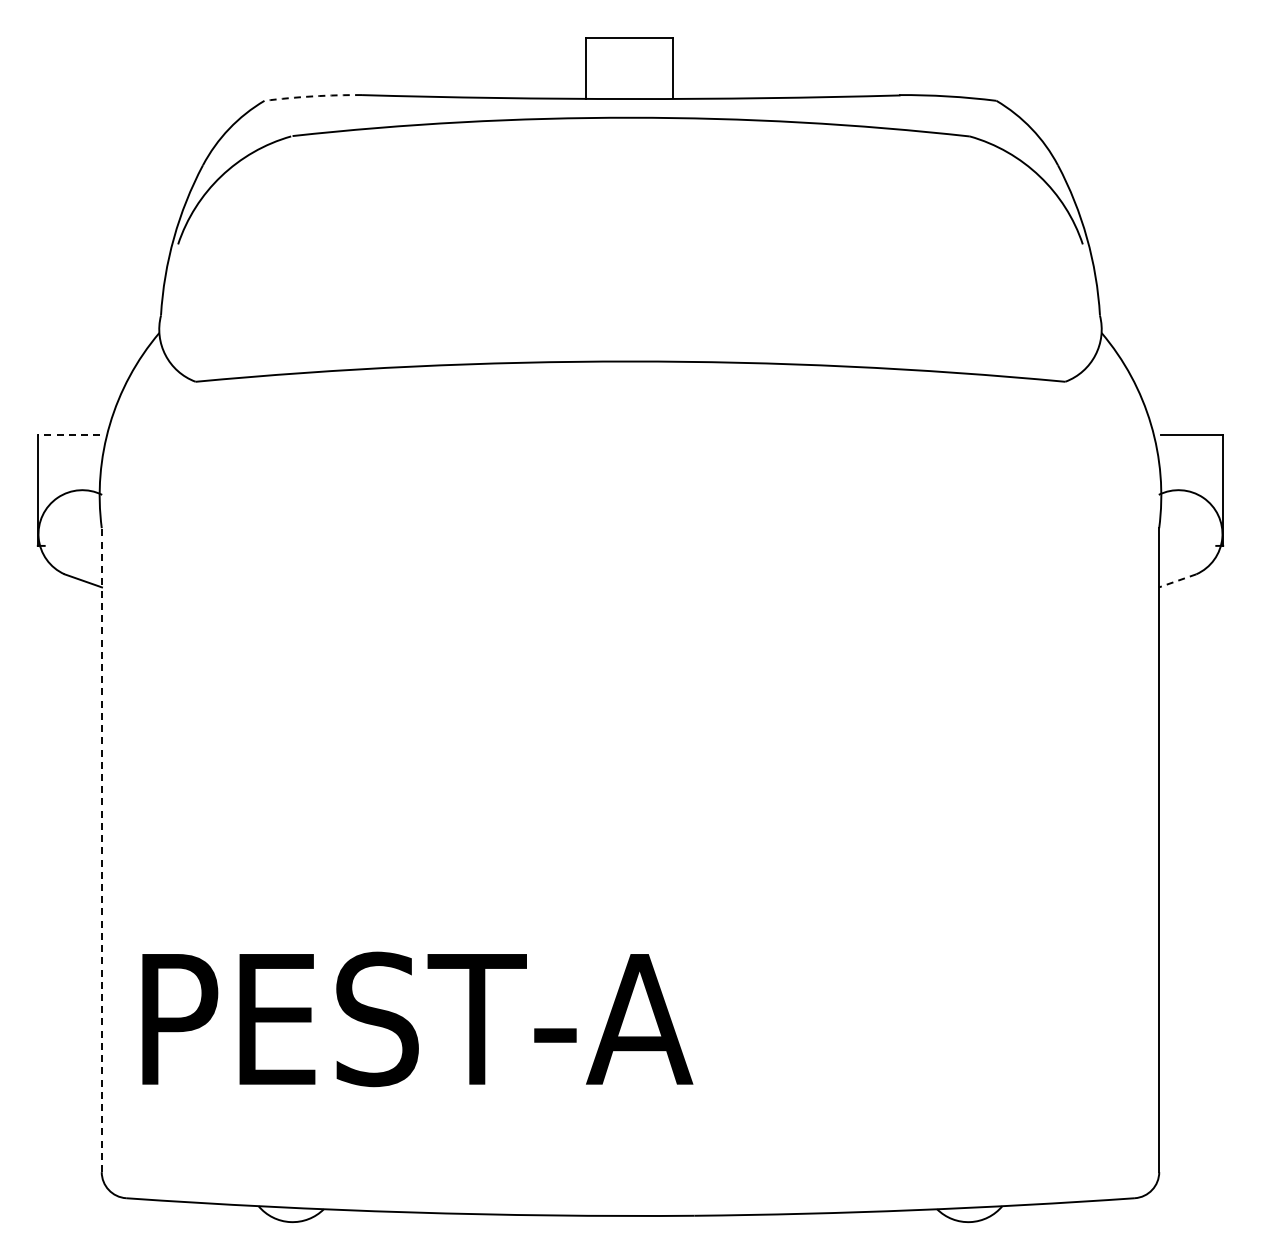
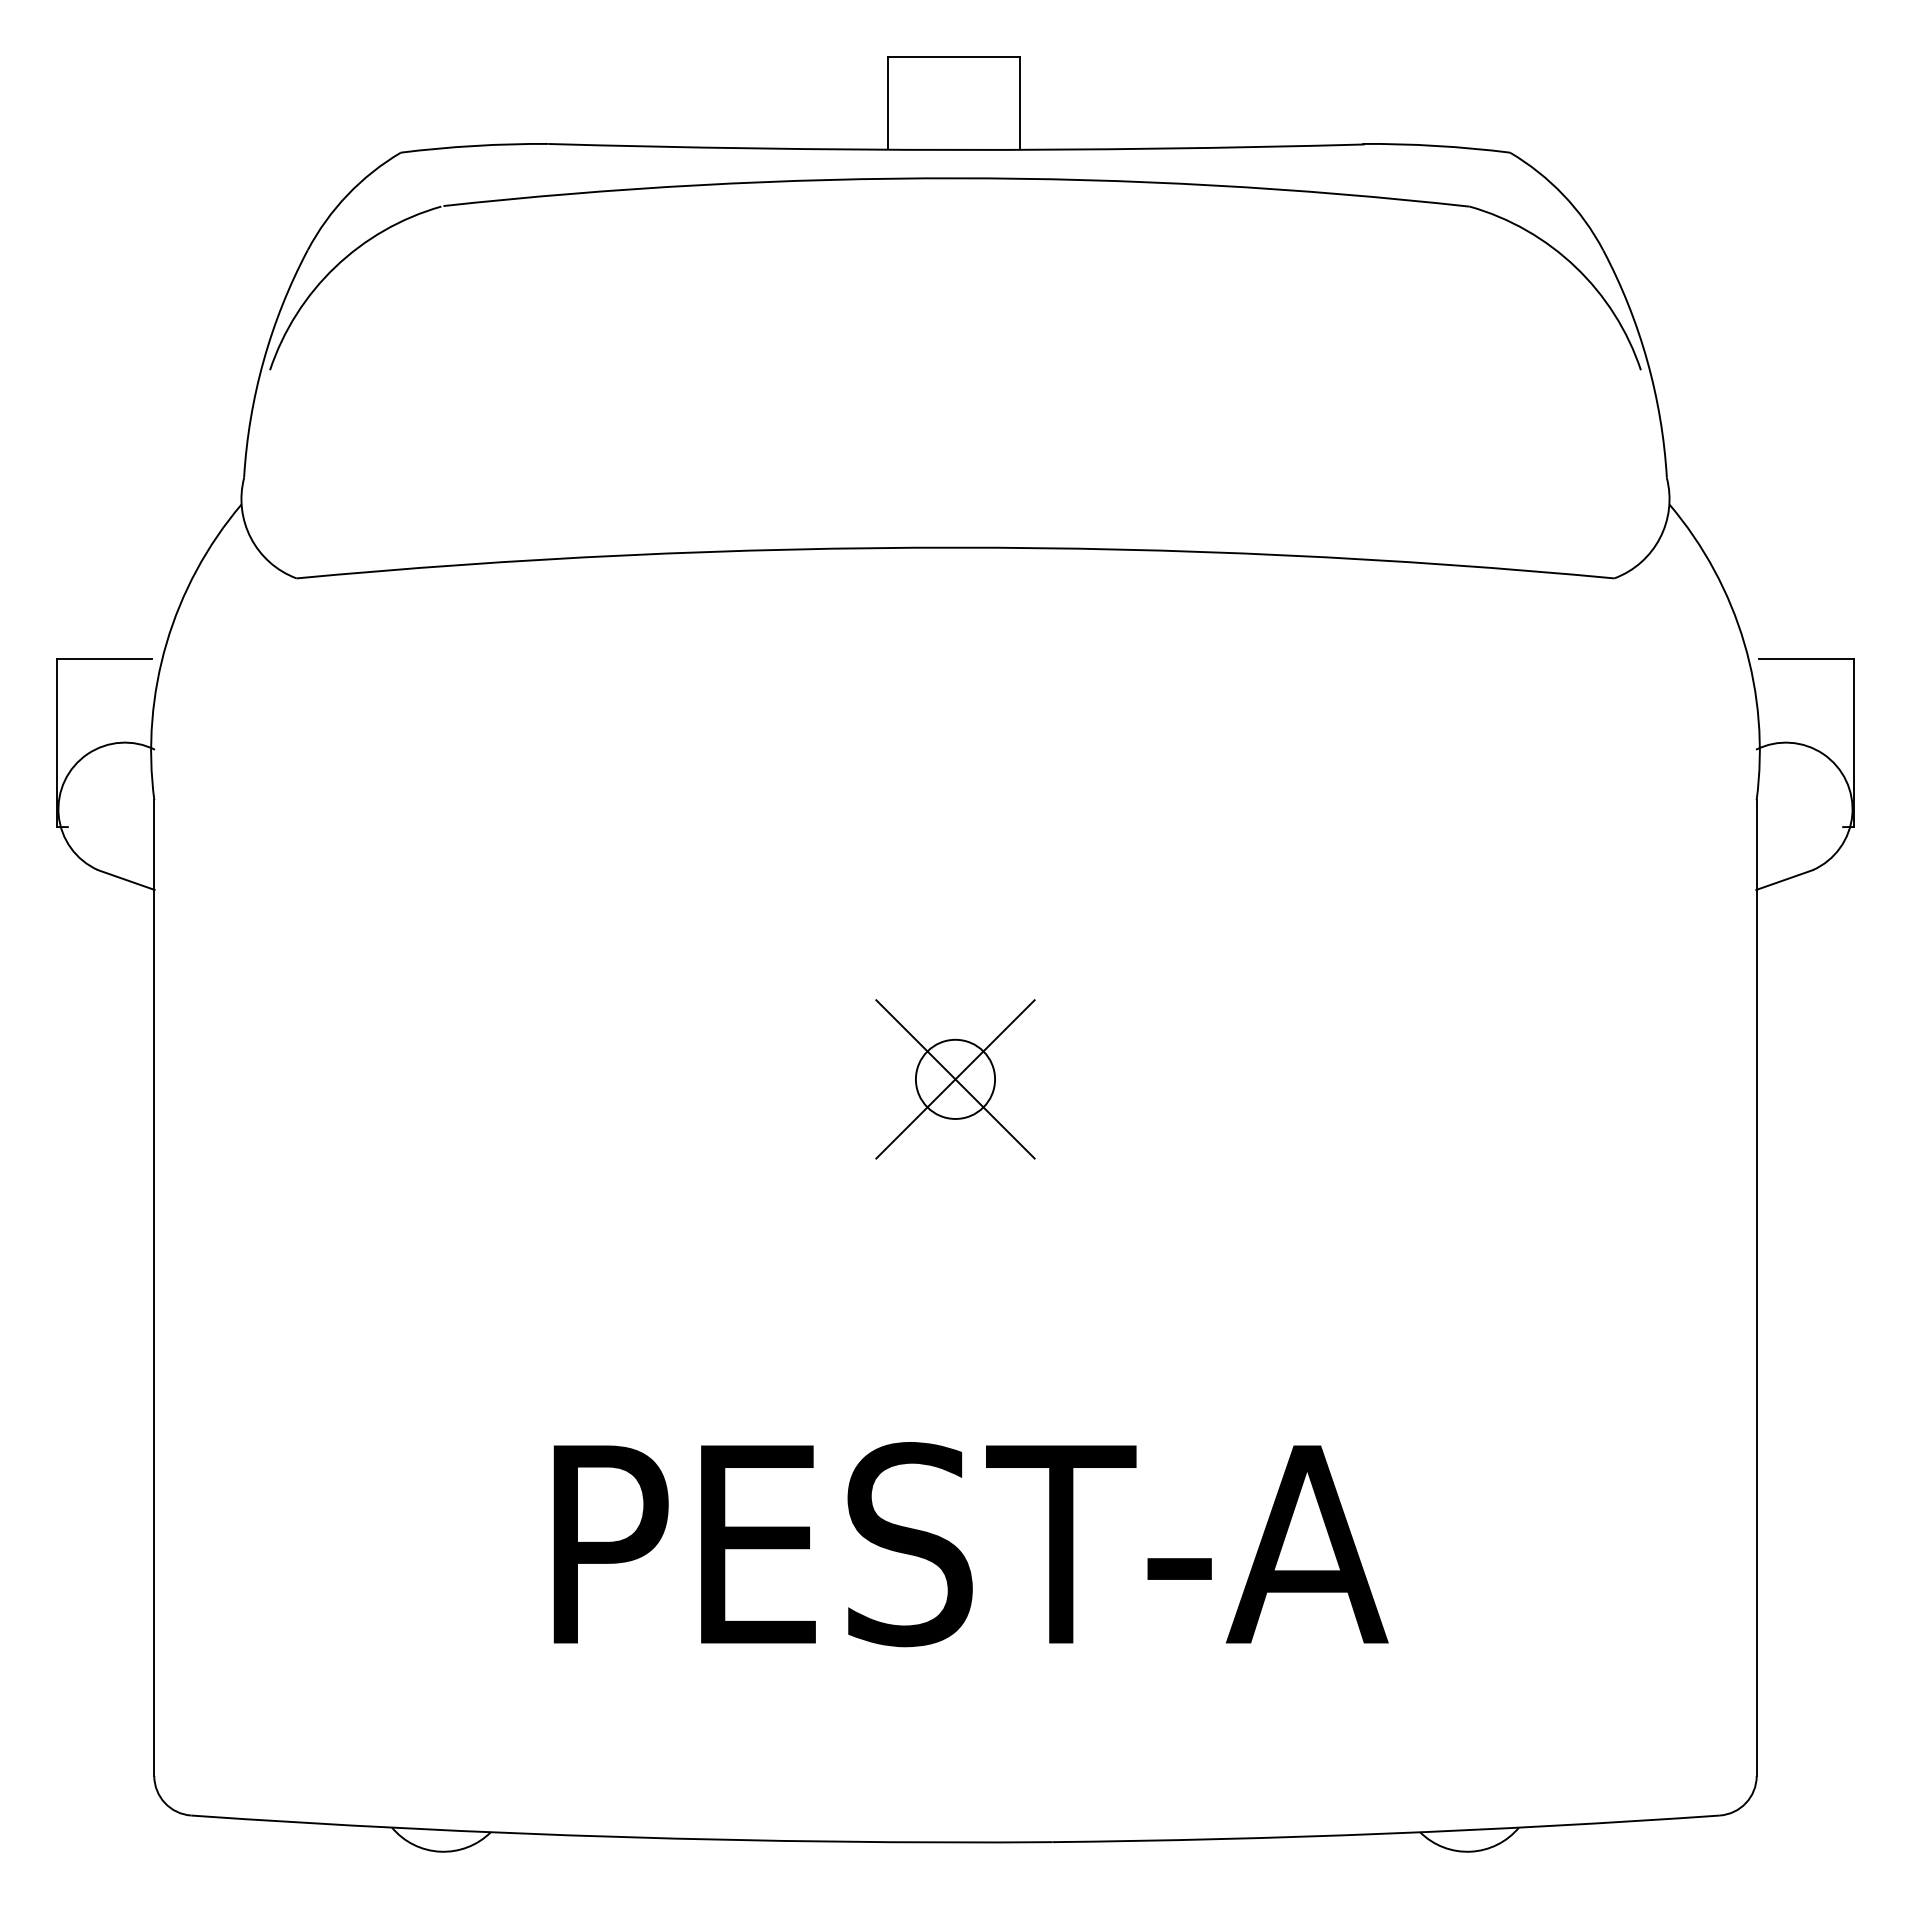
arc: (313, 96) -> (475, 146), dashed -> solid
line: (68, 435) -> (103, 659), dashed -> solid
line: (1177, 580) -> (1784, 879), dashed -> solid
part: (630, 712) -> (955, 1079), added
line: (101, 850) -> (153, 1288), dashed -> solid
text: (417, 1019) -> (970, 1544), moved

